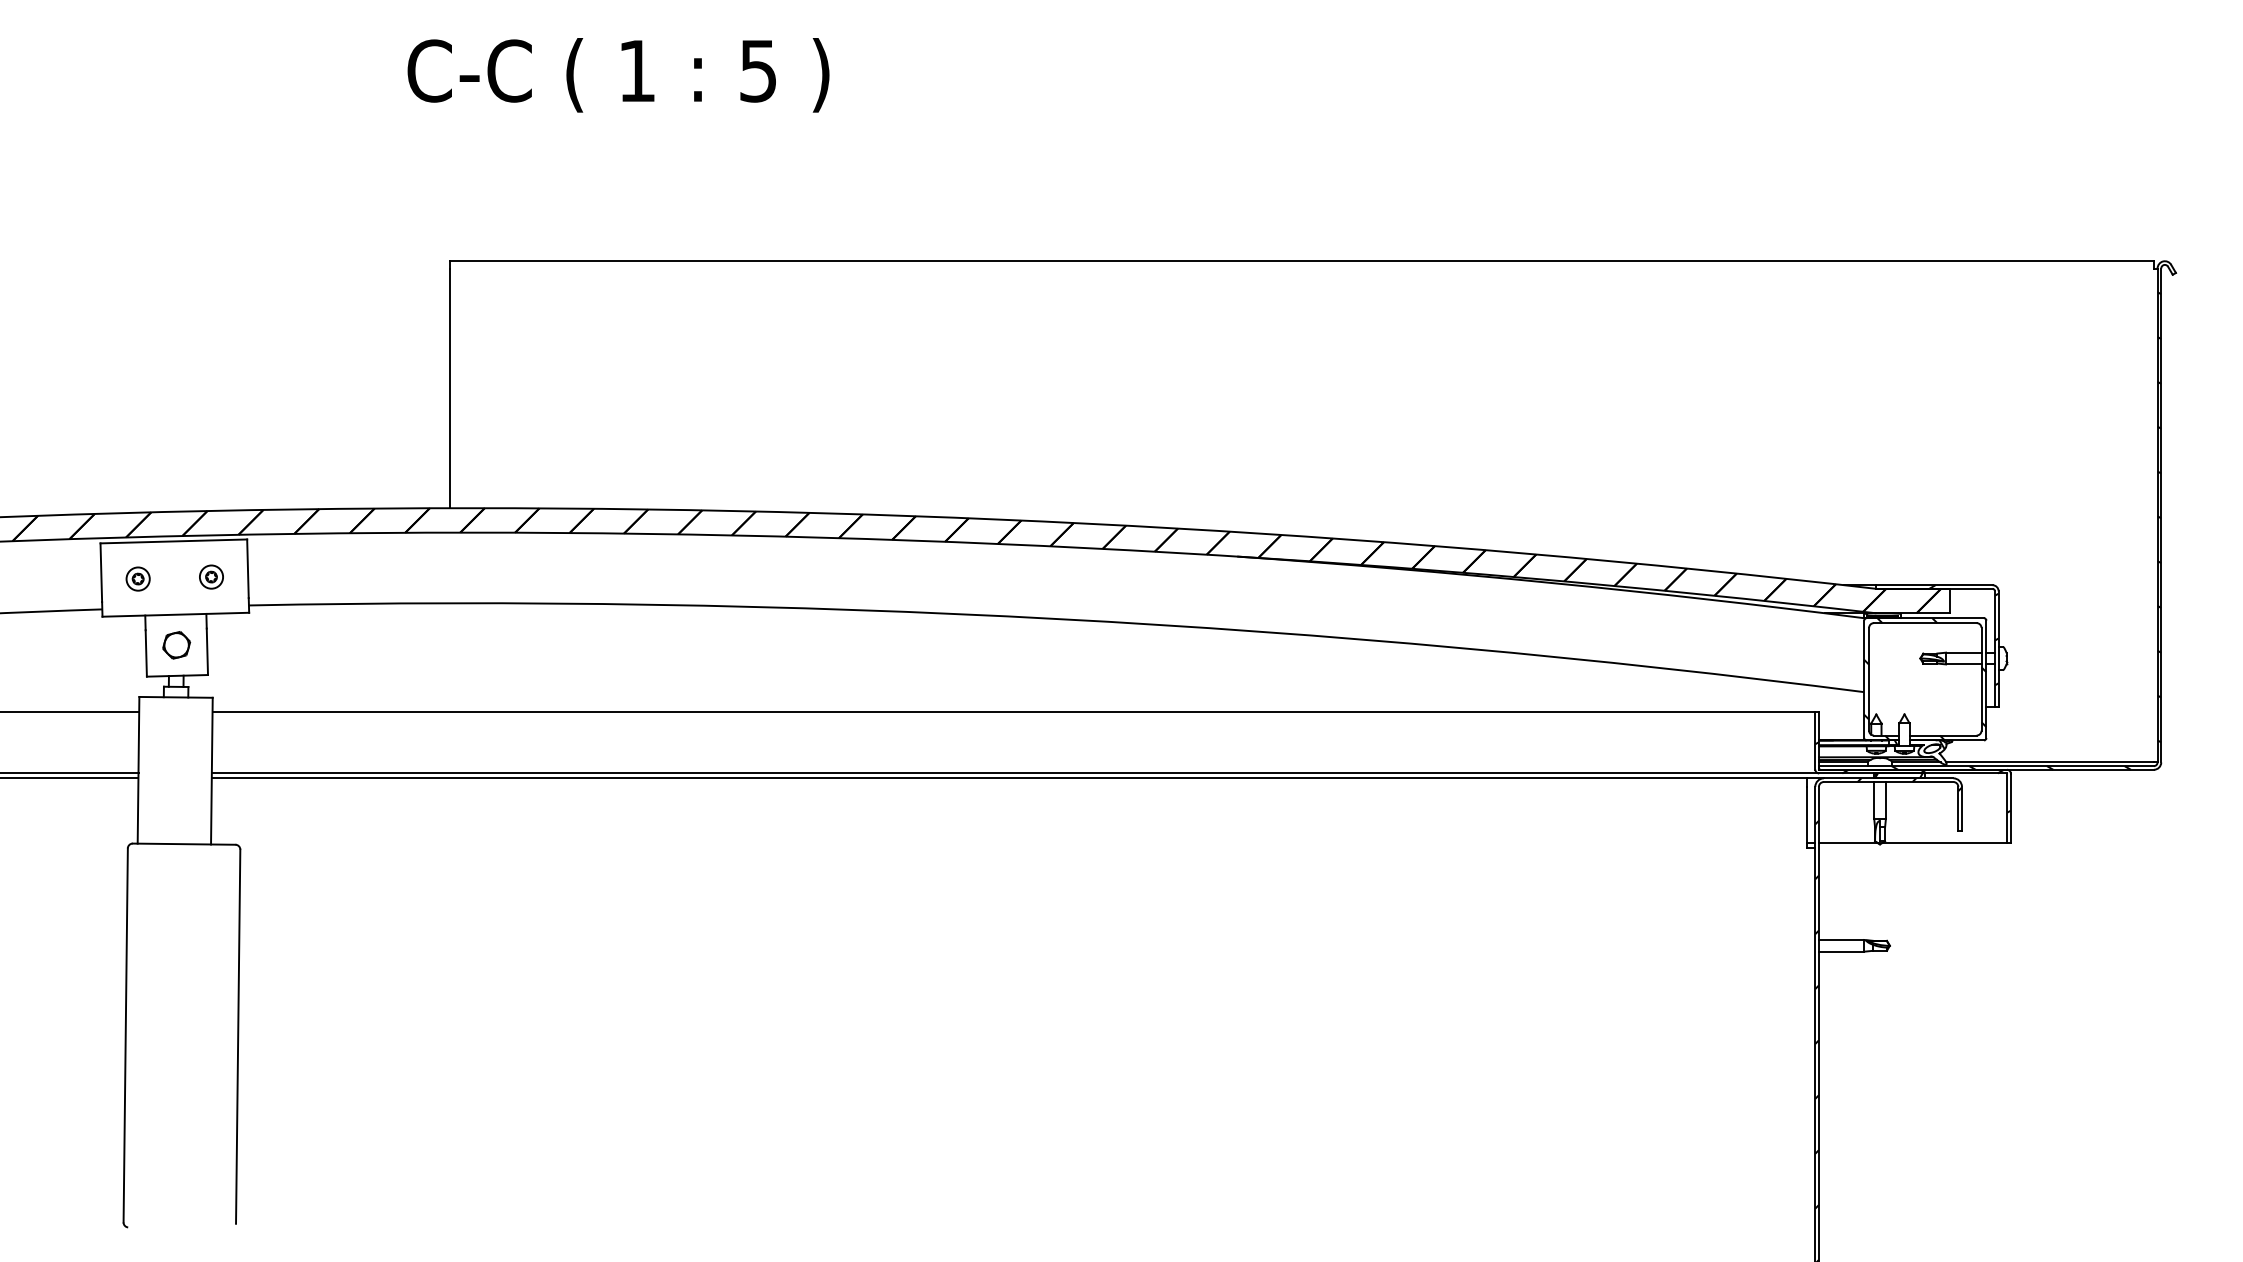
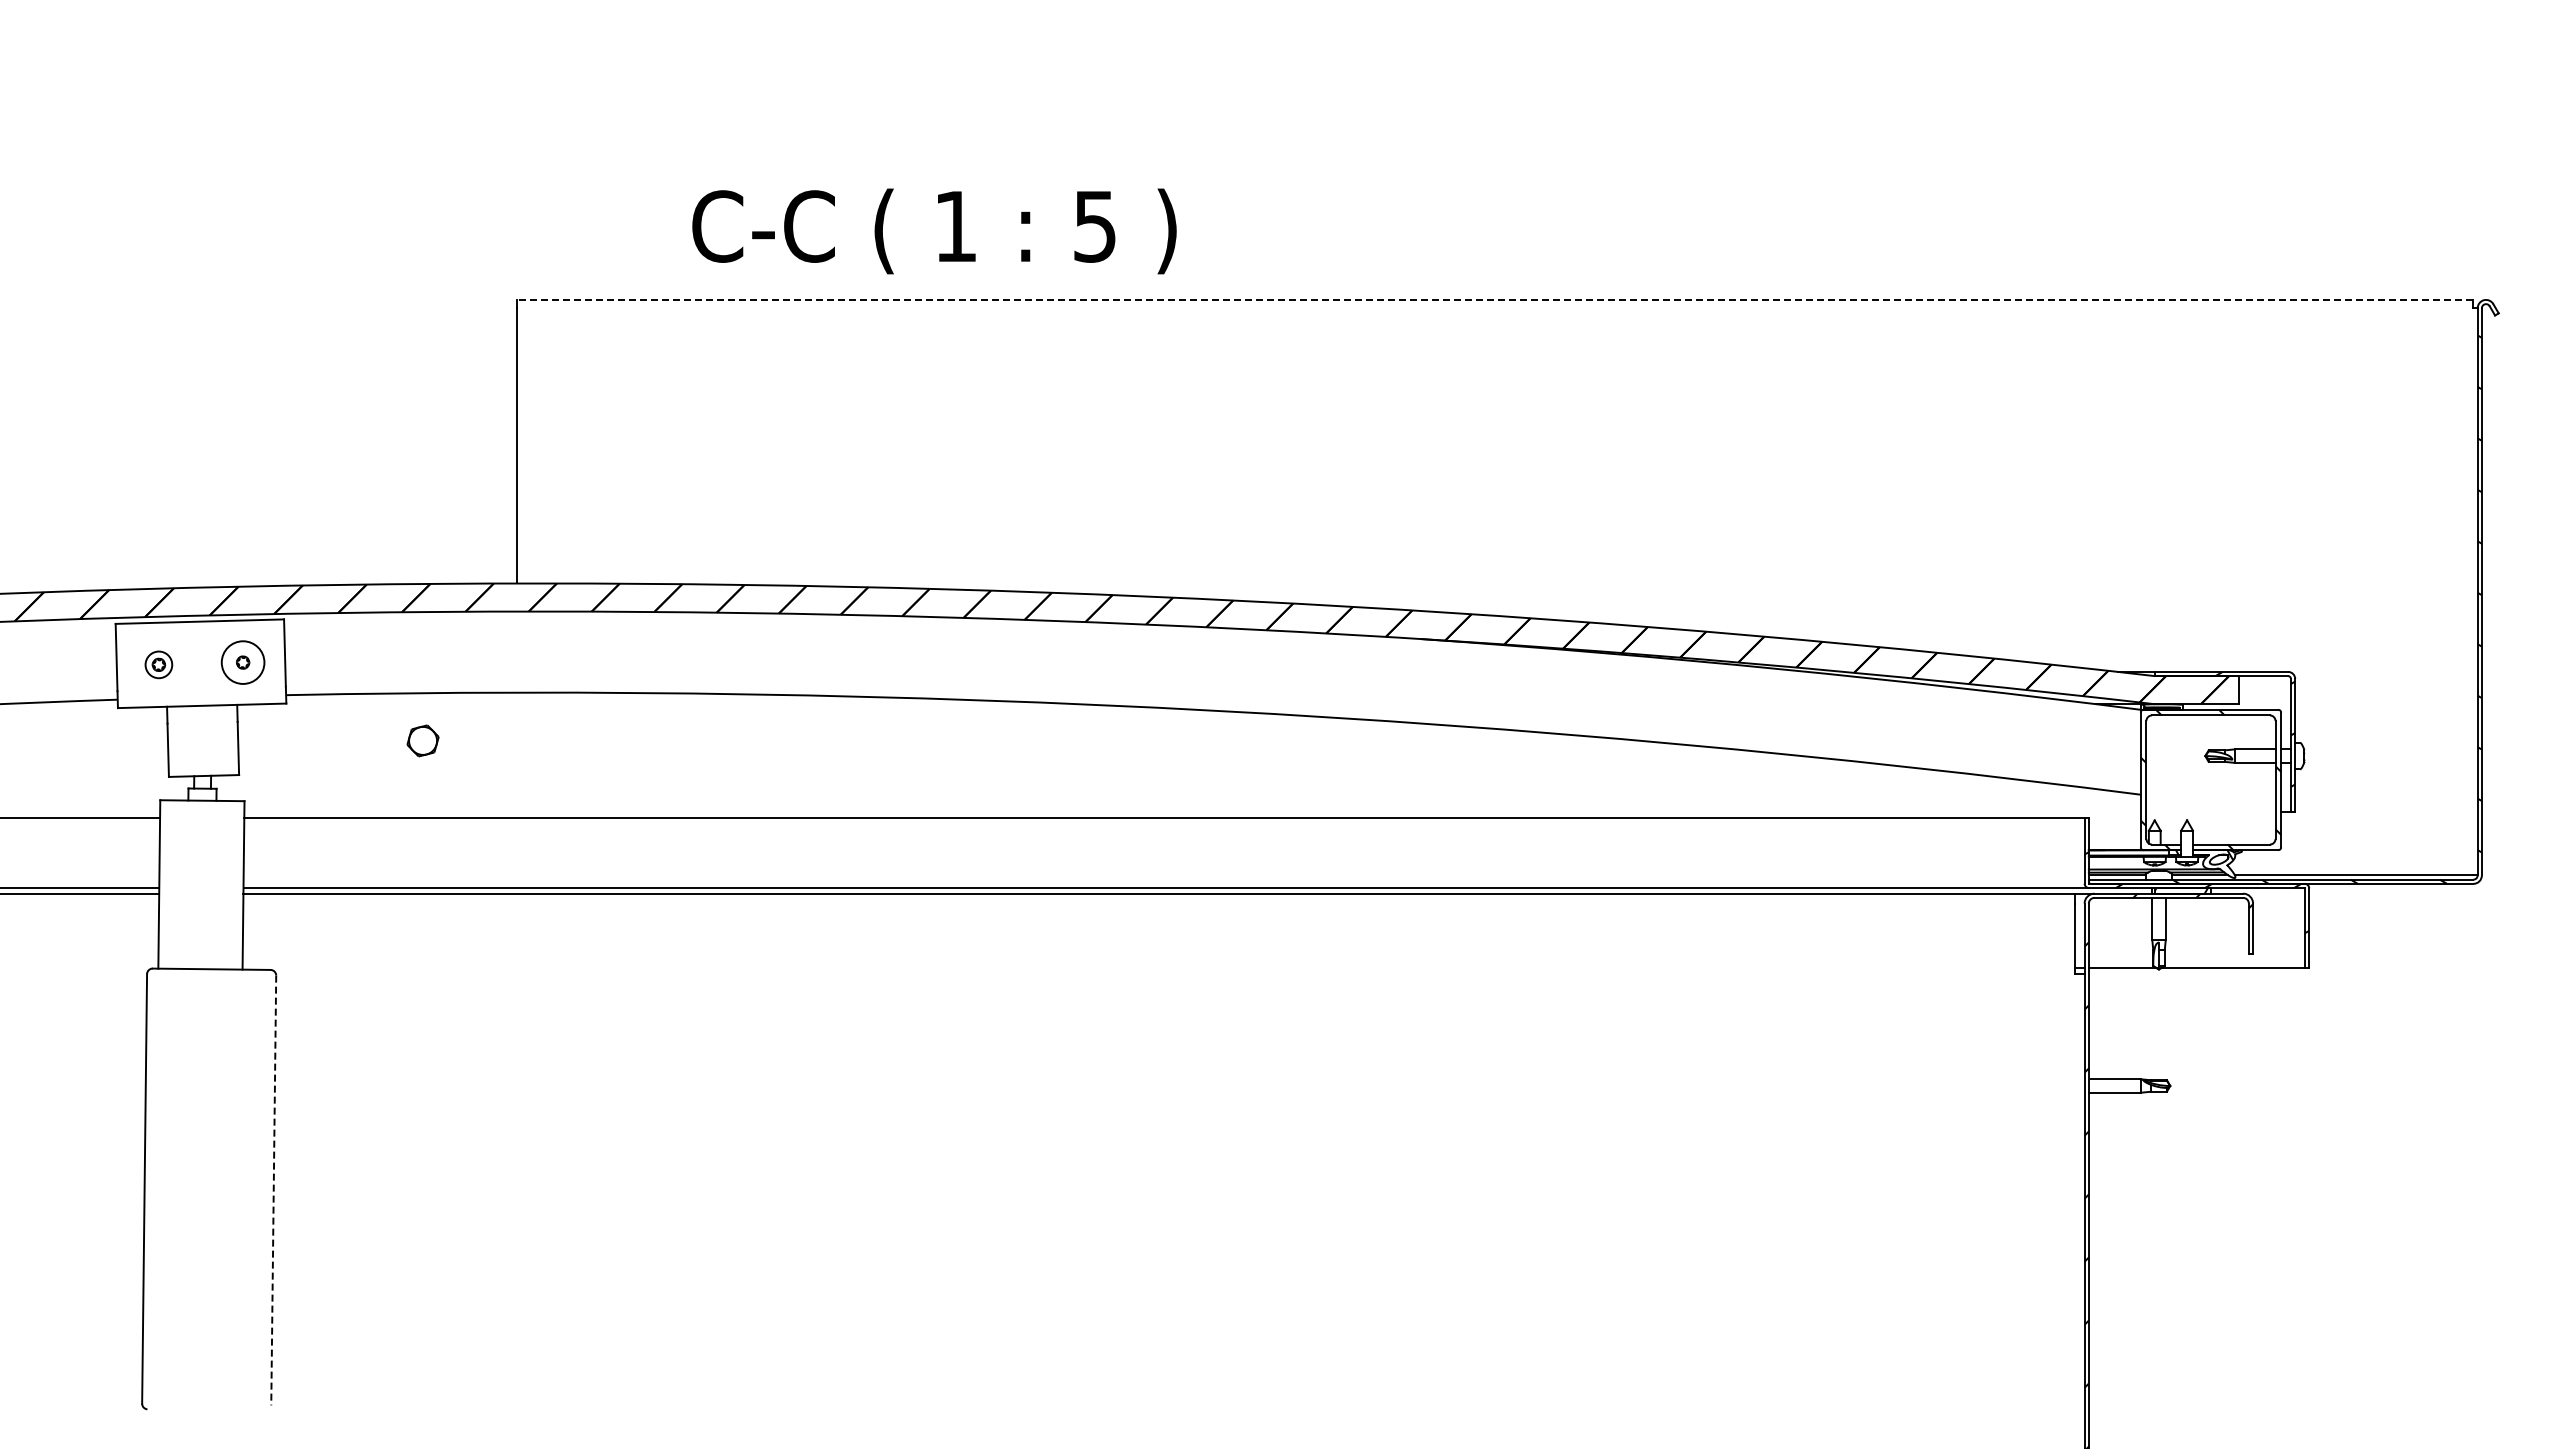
text: (618, 75) -> (934, 231), moved
line: (1301, 260) -> (1494, 299), solid -> dashed
circle: (210, 577) -> (242, 662), size x1.6
part: (176, 644) -> (422, 740), moved
line: (237, 1036) -> (273, 1190), solid -> dashed

